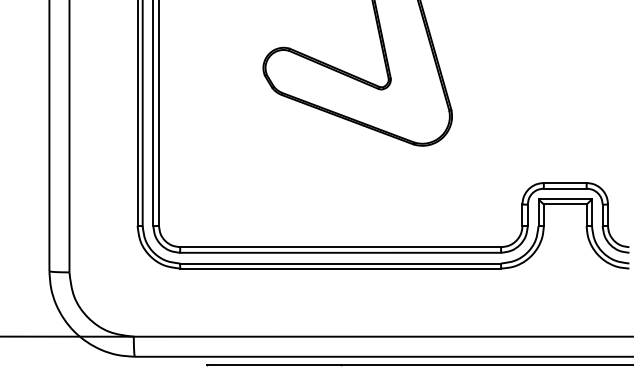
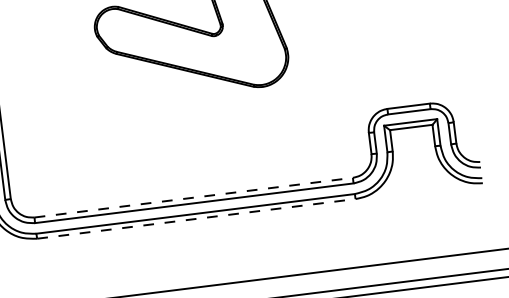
line: (341, 247) -> (194, 197), solid -> dashed
line: (341, 268) -> (197, 218), solid -> dashed

